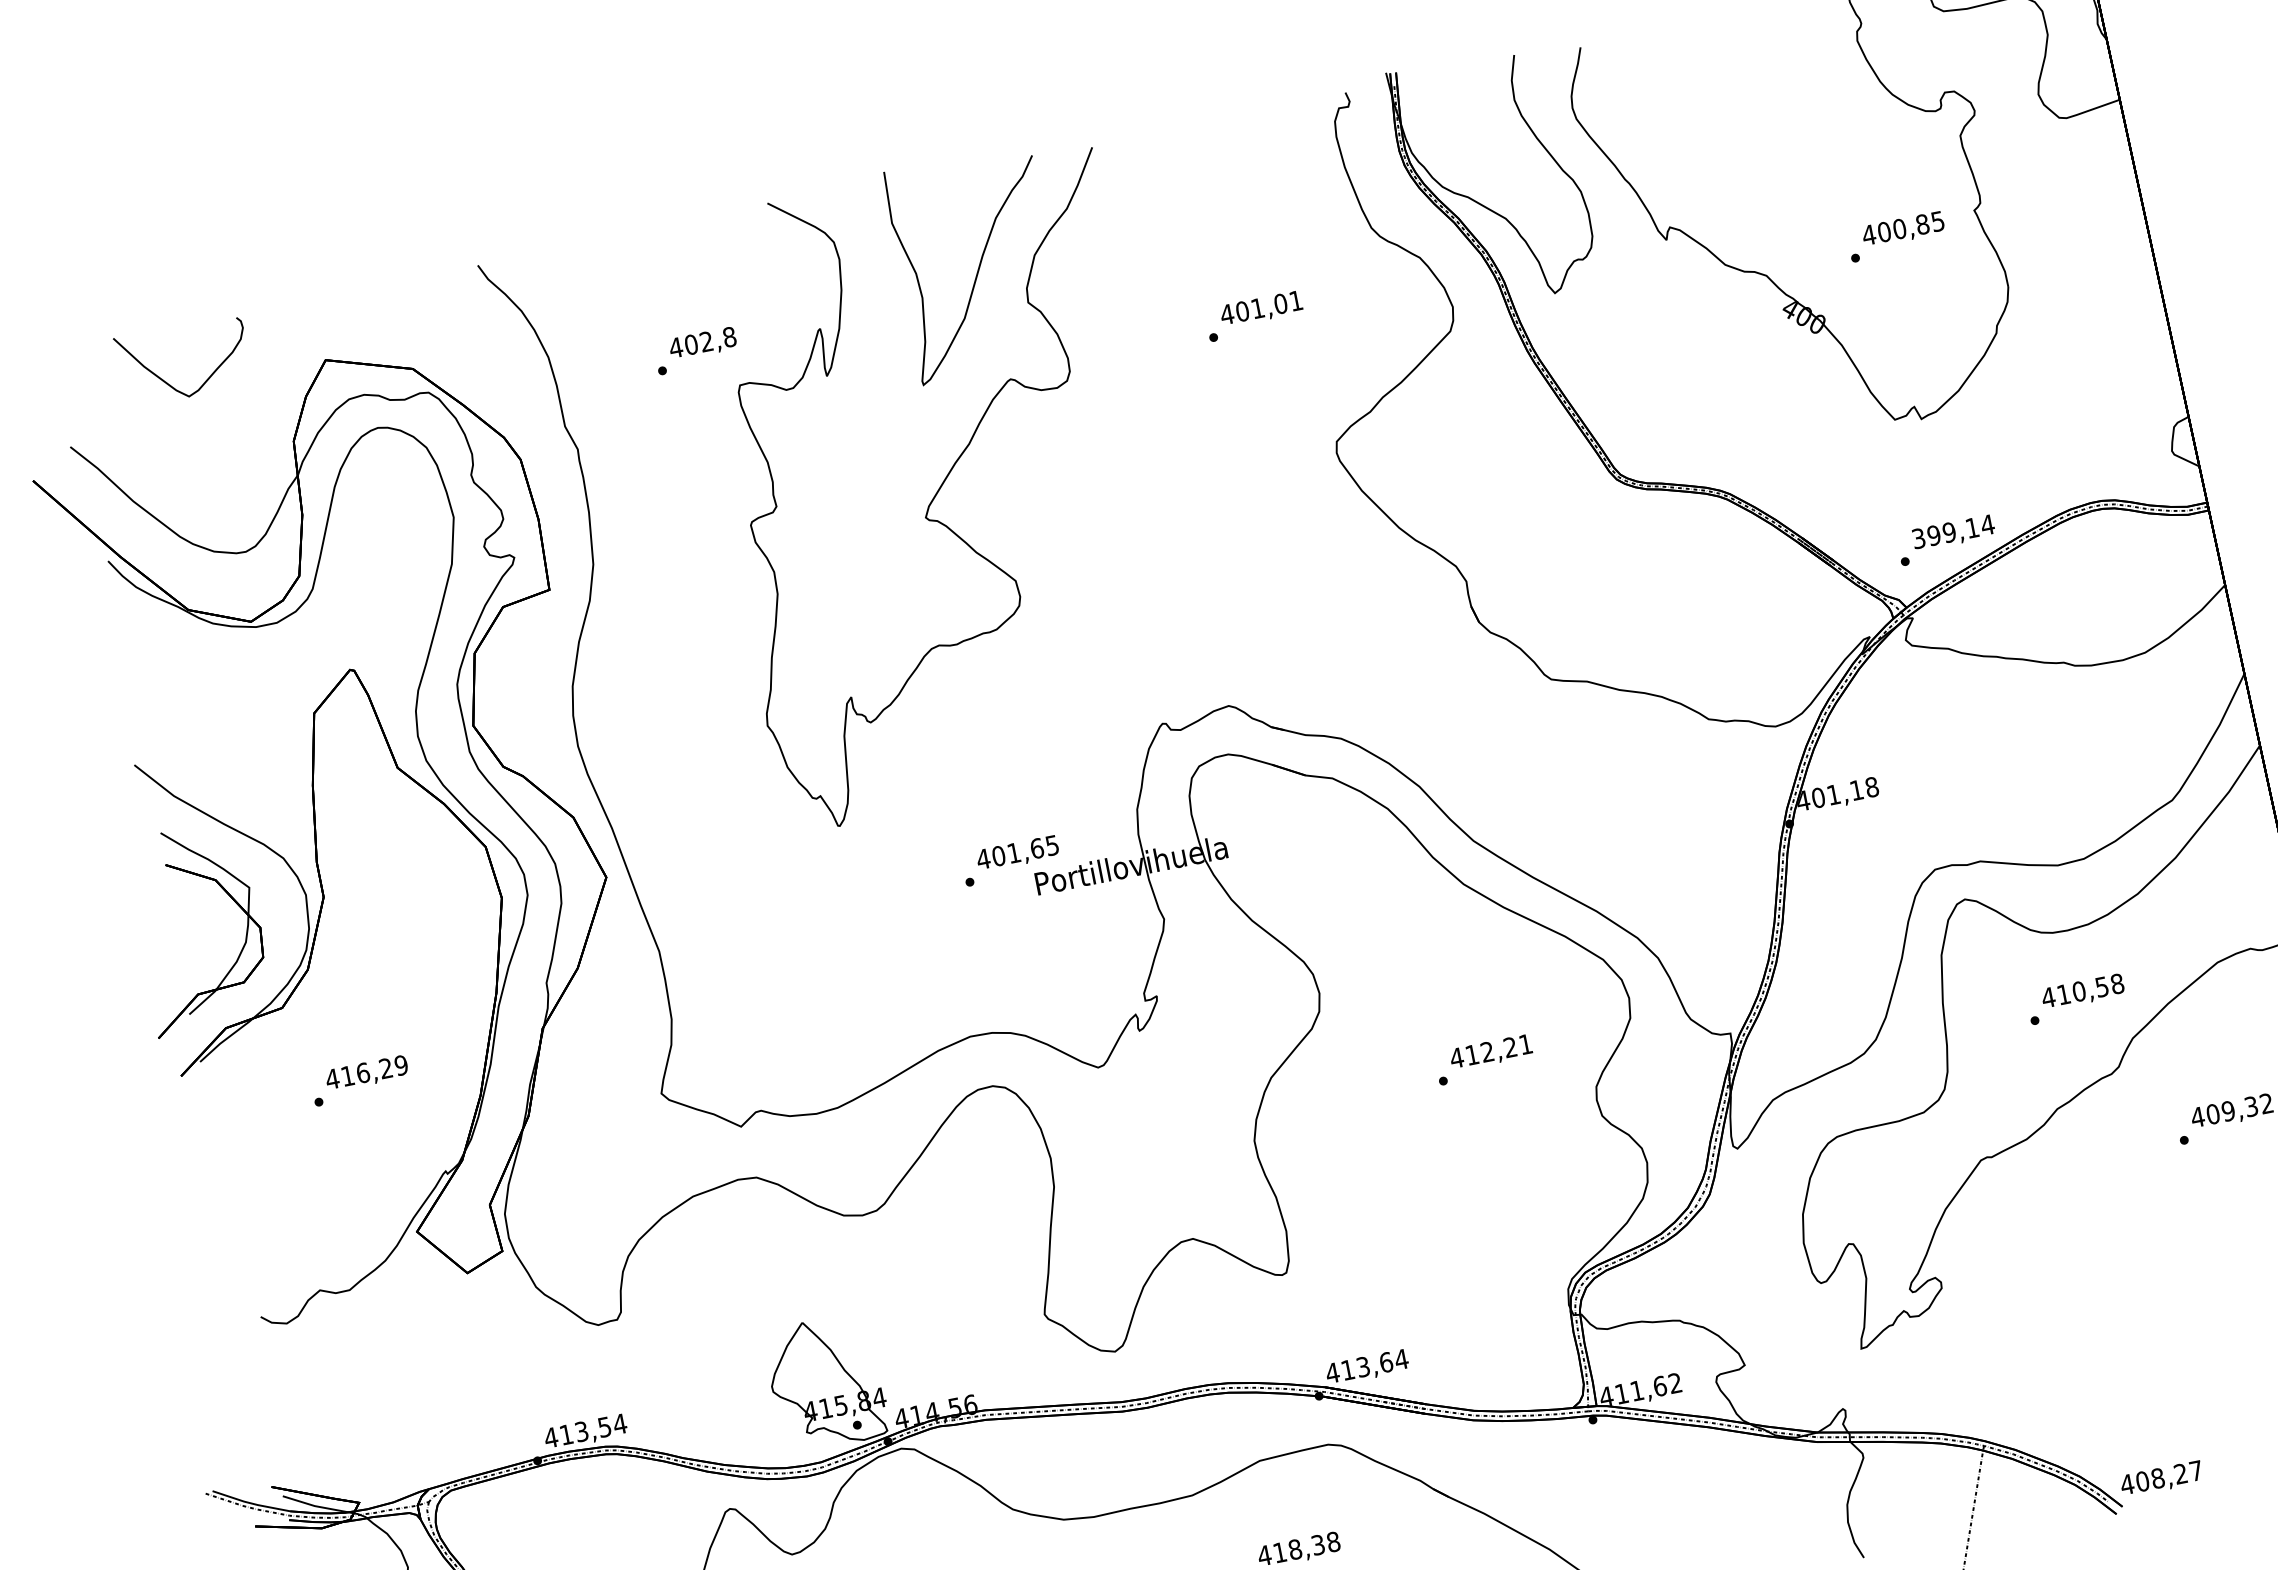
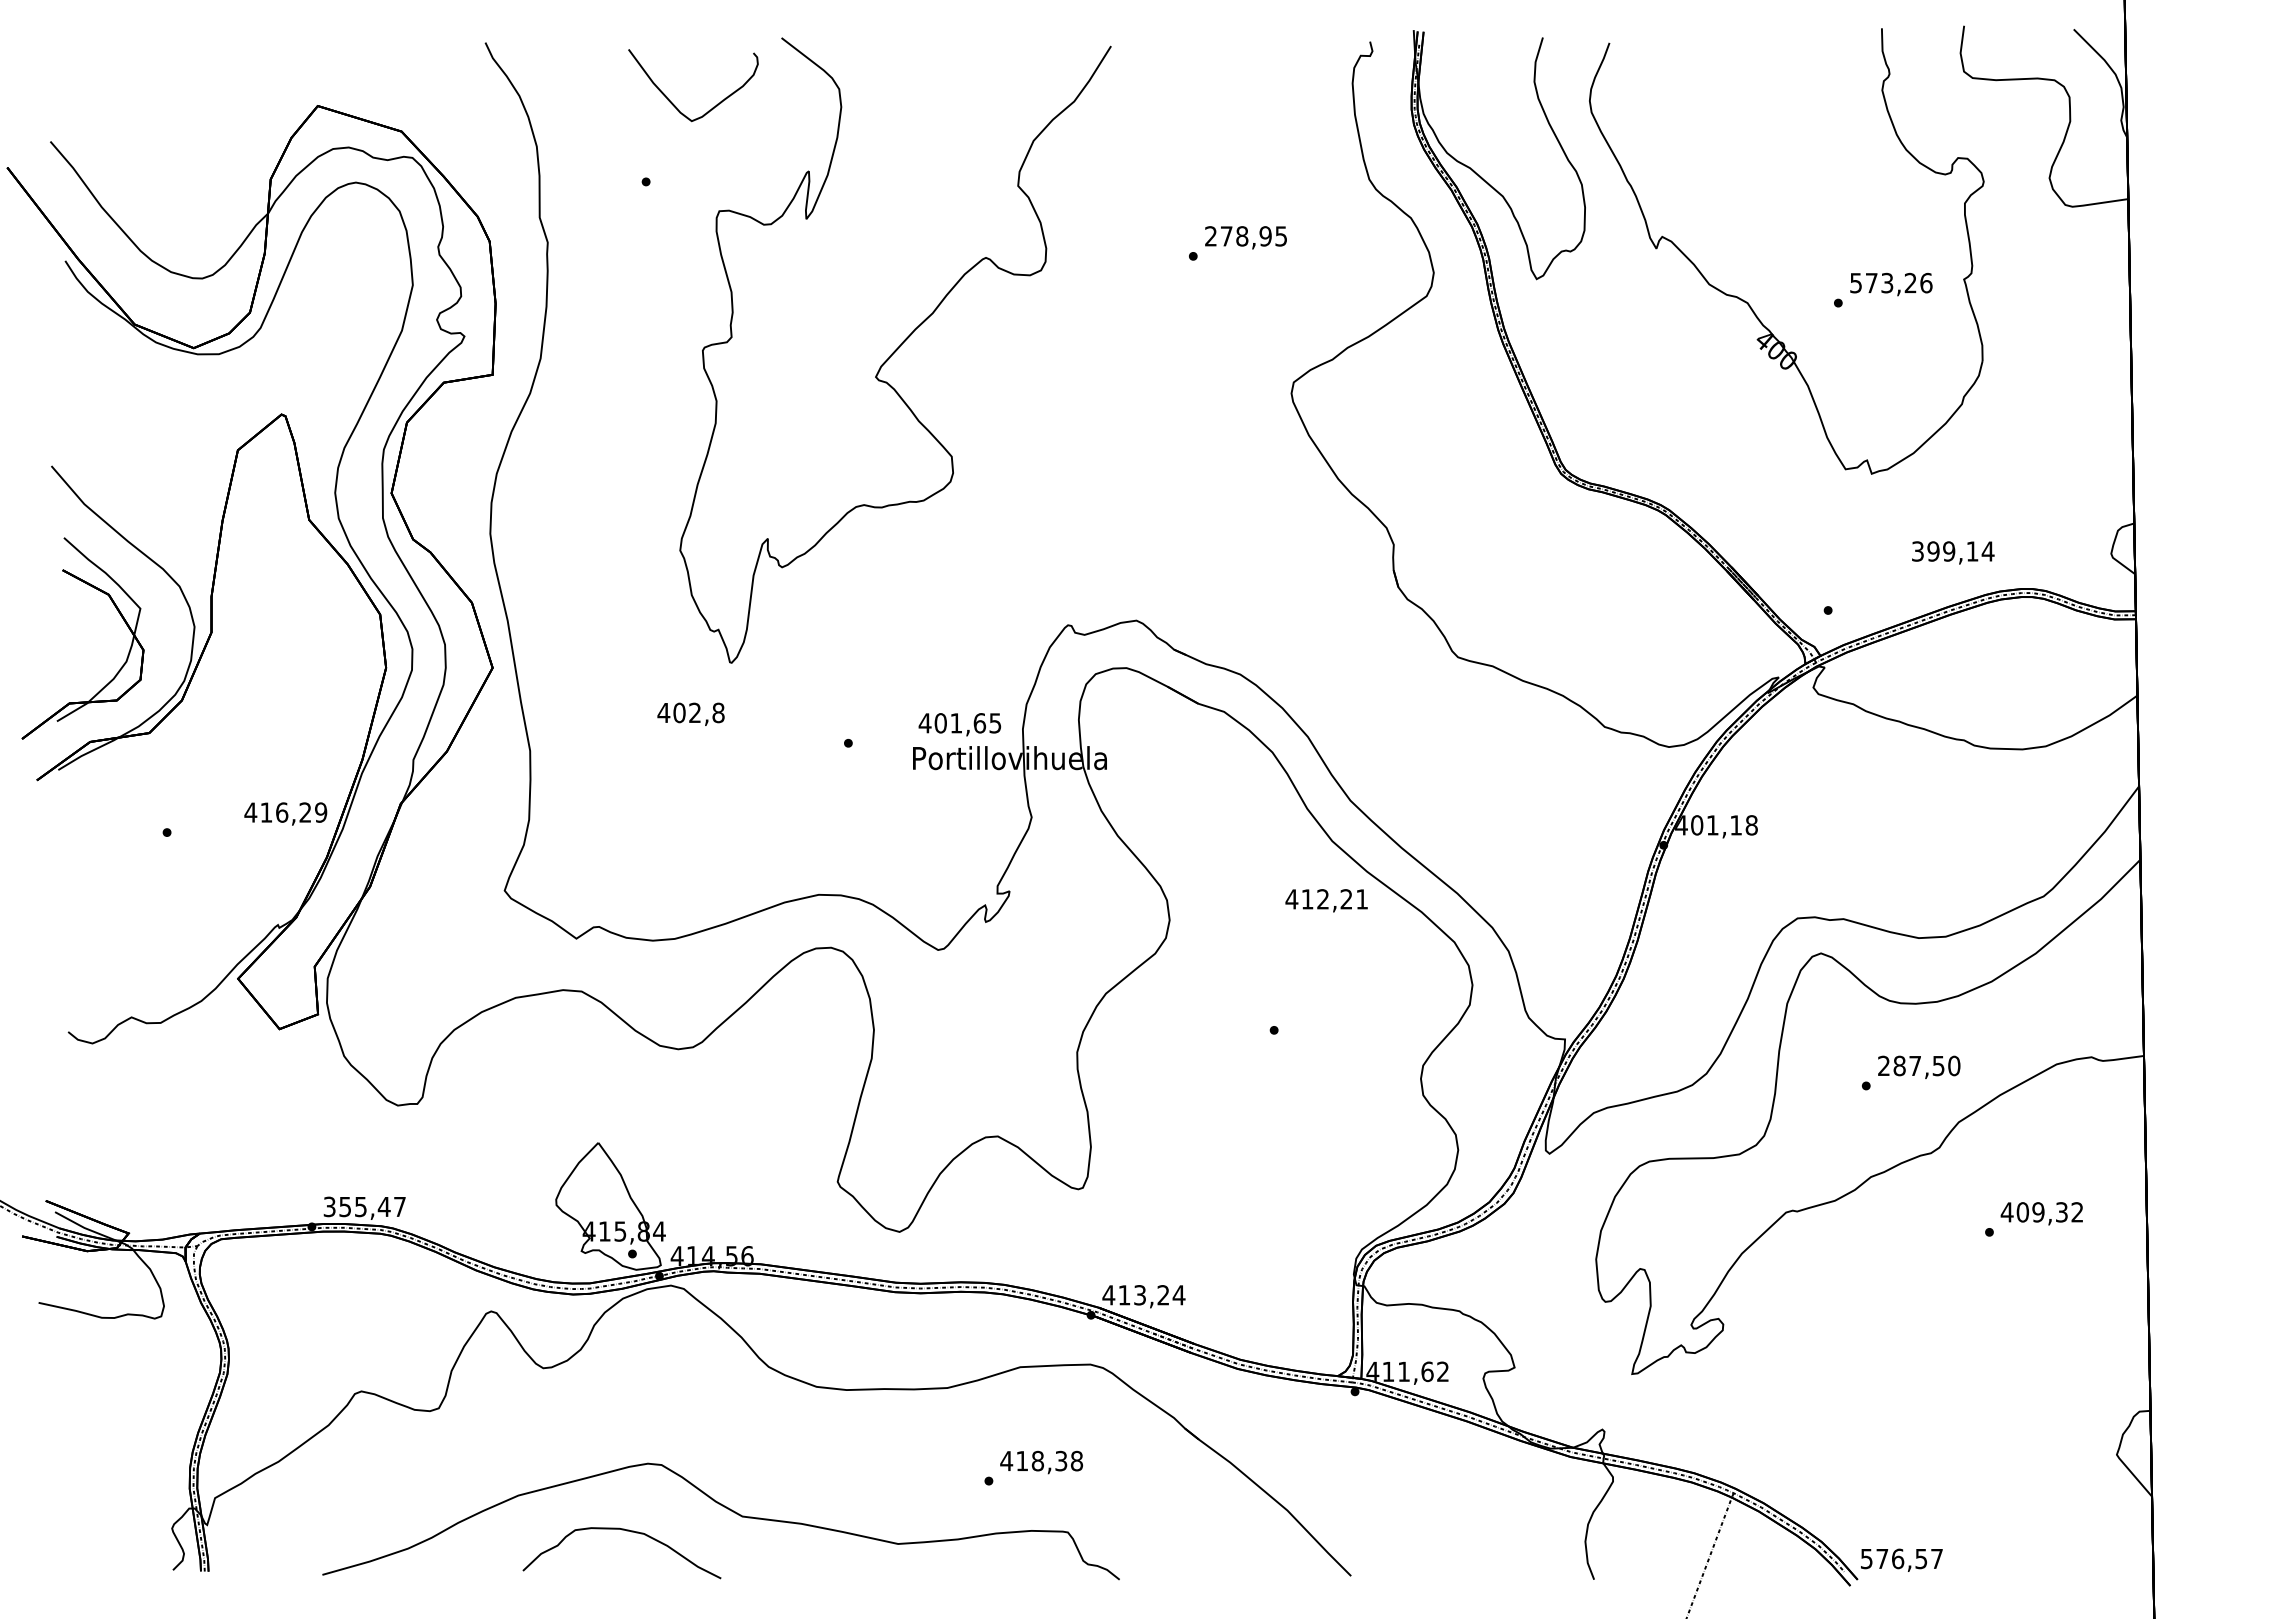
text: (1902, 227) -> (1890, 282), 400,85 -> 573,26
curve: (978, 266) -> (976, 140), removed
text: (1261, 307) -> (1245, 236), 401,01 -> 278,95
text: (702, 343) -> (690, 713), moved
curve: (168, 383) -> (674, 104), moved
text: (1953, 532) -> (1953, 552), moved
text: (1017, 853) -> (959, 724), moved
text: (2082, 990) -> (1918, 1065), 410,58 -> 287,50
text: (1491, 1052) -> (1326, 900), moved
text: (366, 1073) -> (285, 813), moved
text: (1386, 1362) -> (1163, 1295), 413,64 -> 413,24
text: (585, 1430) -> (364, 1206), 413,54 -> 355,47
text: (2153, 1478) -> (1893, 1558), 408,27 -> 576,57

